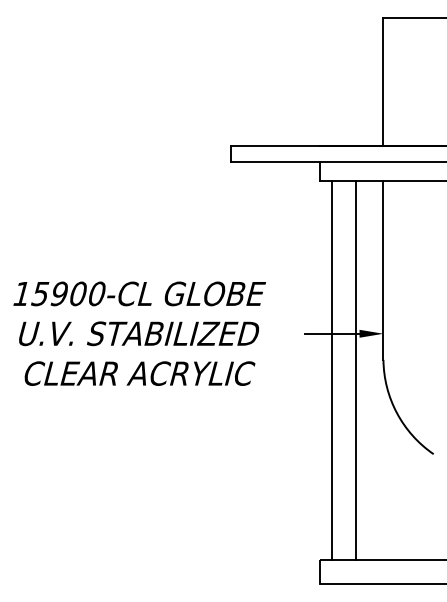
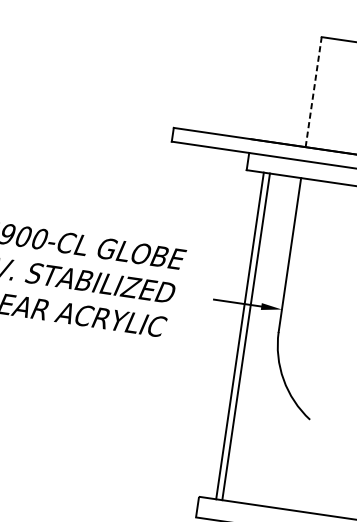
line: (383, 81) -> (313, 91), solid -> dashed
line: (332, 370) -> (246, 336), moved
line: (356, 370) -> (240, 335), moved

